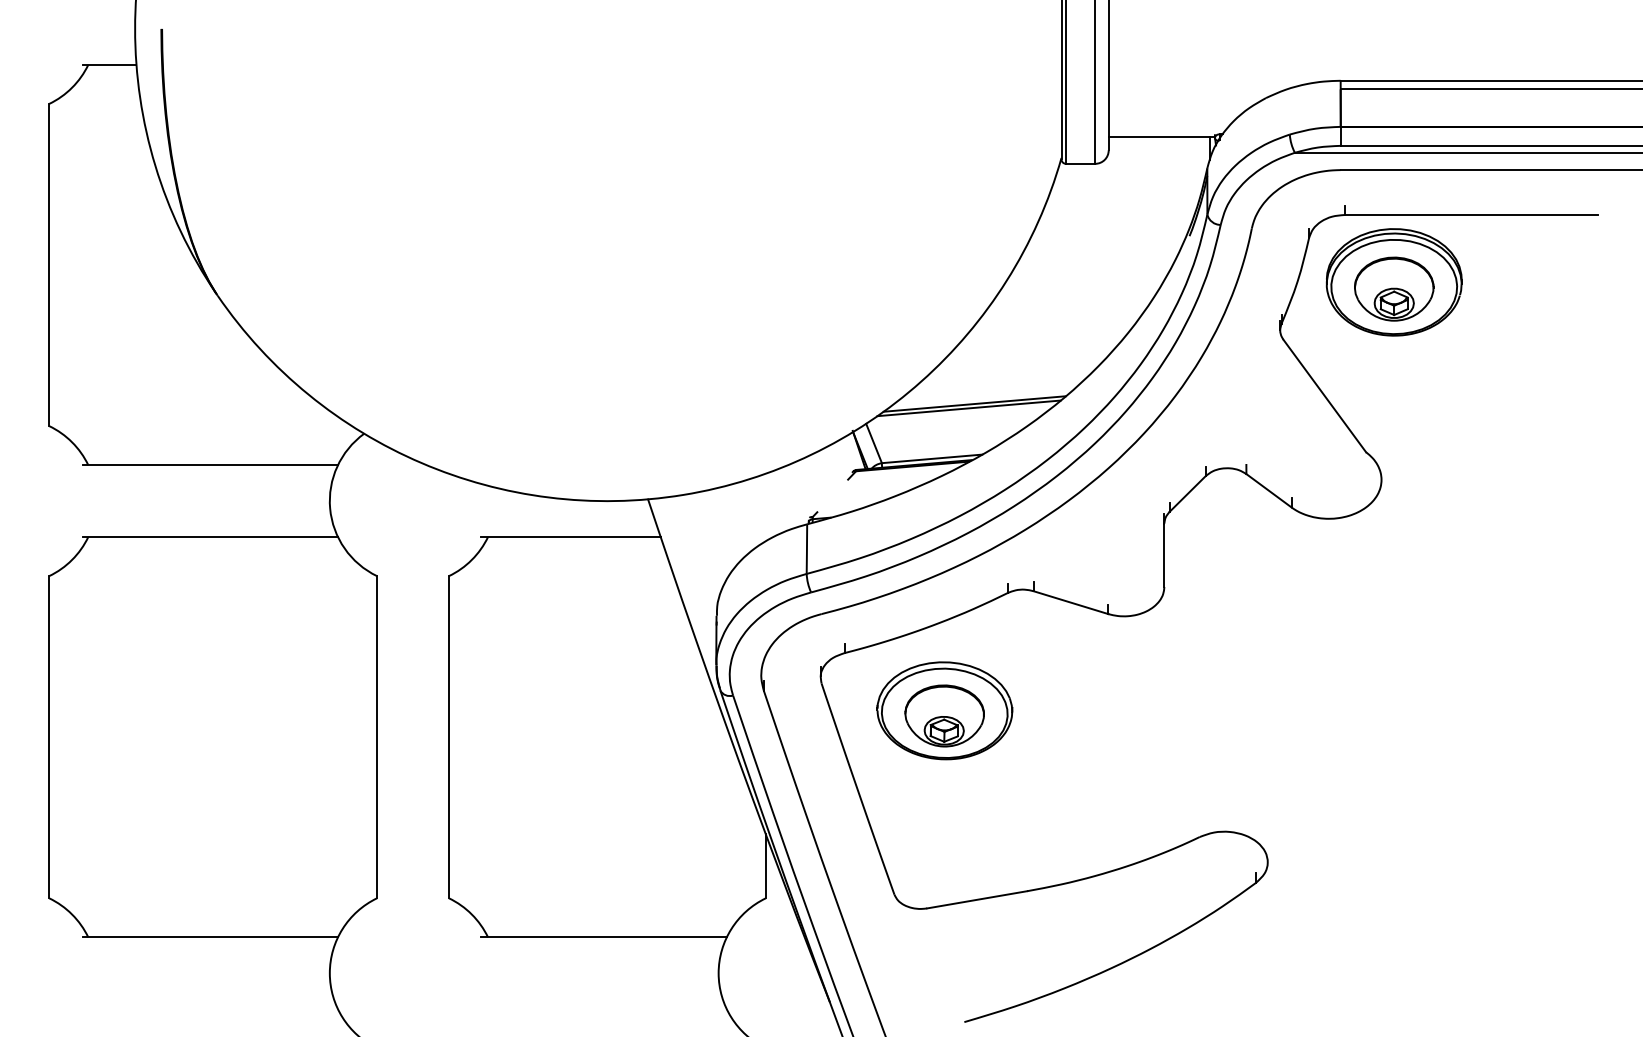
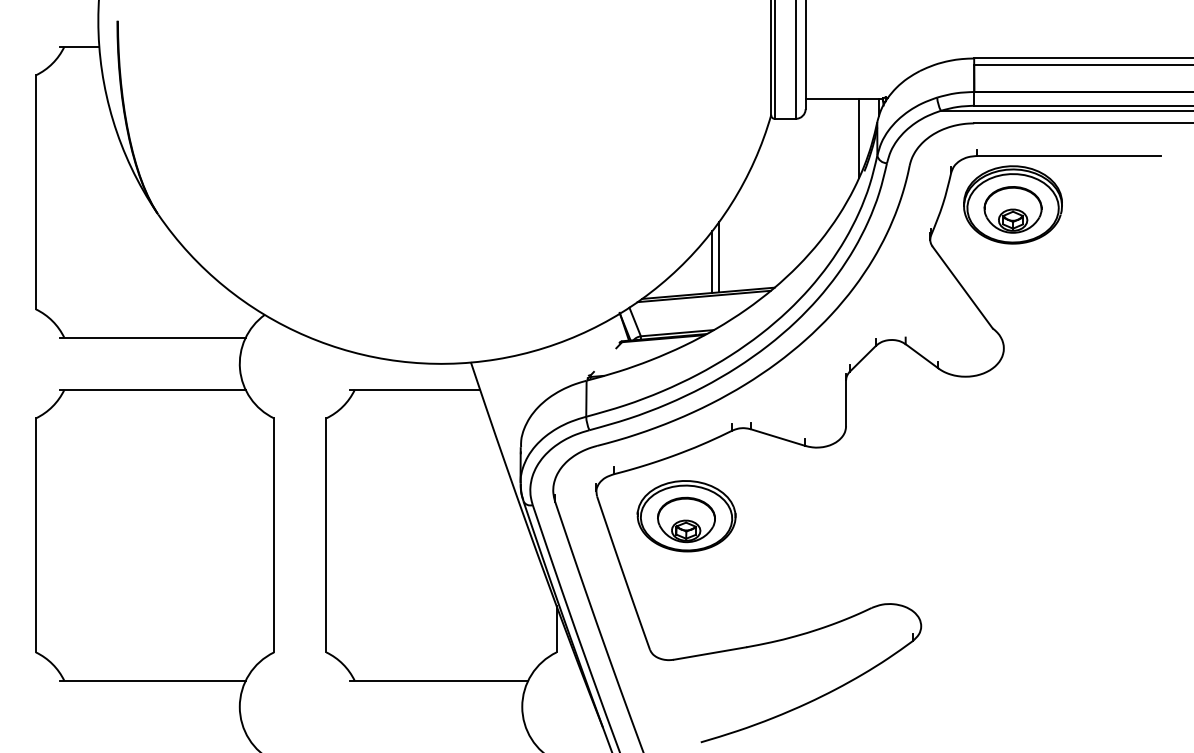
line: (1181, 190) -> (858, 138), added
line: (989, 354) -> (719, 257), added
line: (980, 360) -> (712, 261), added

